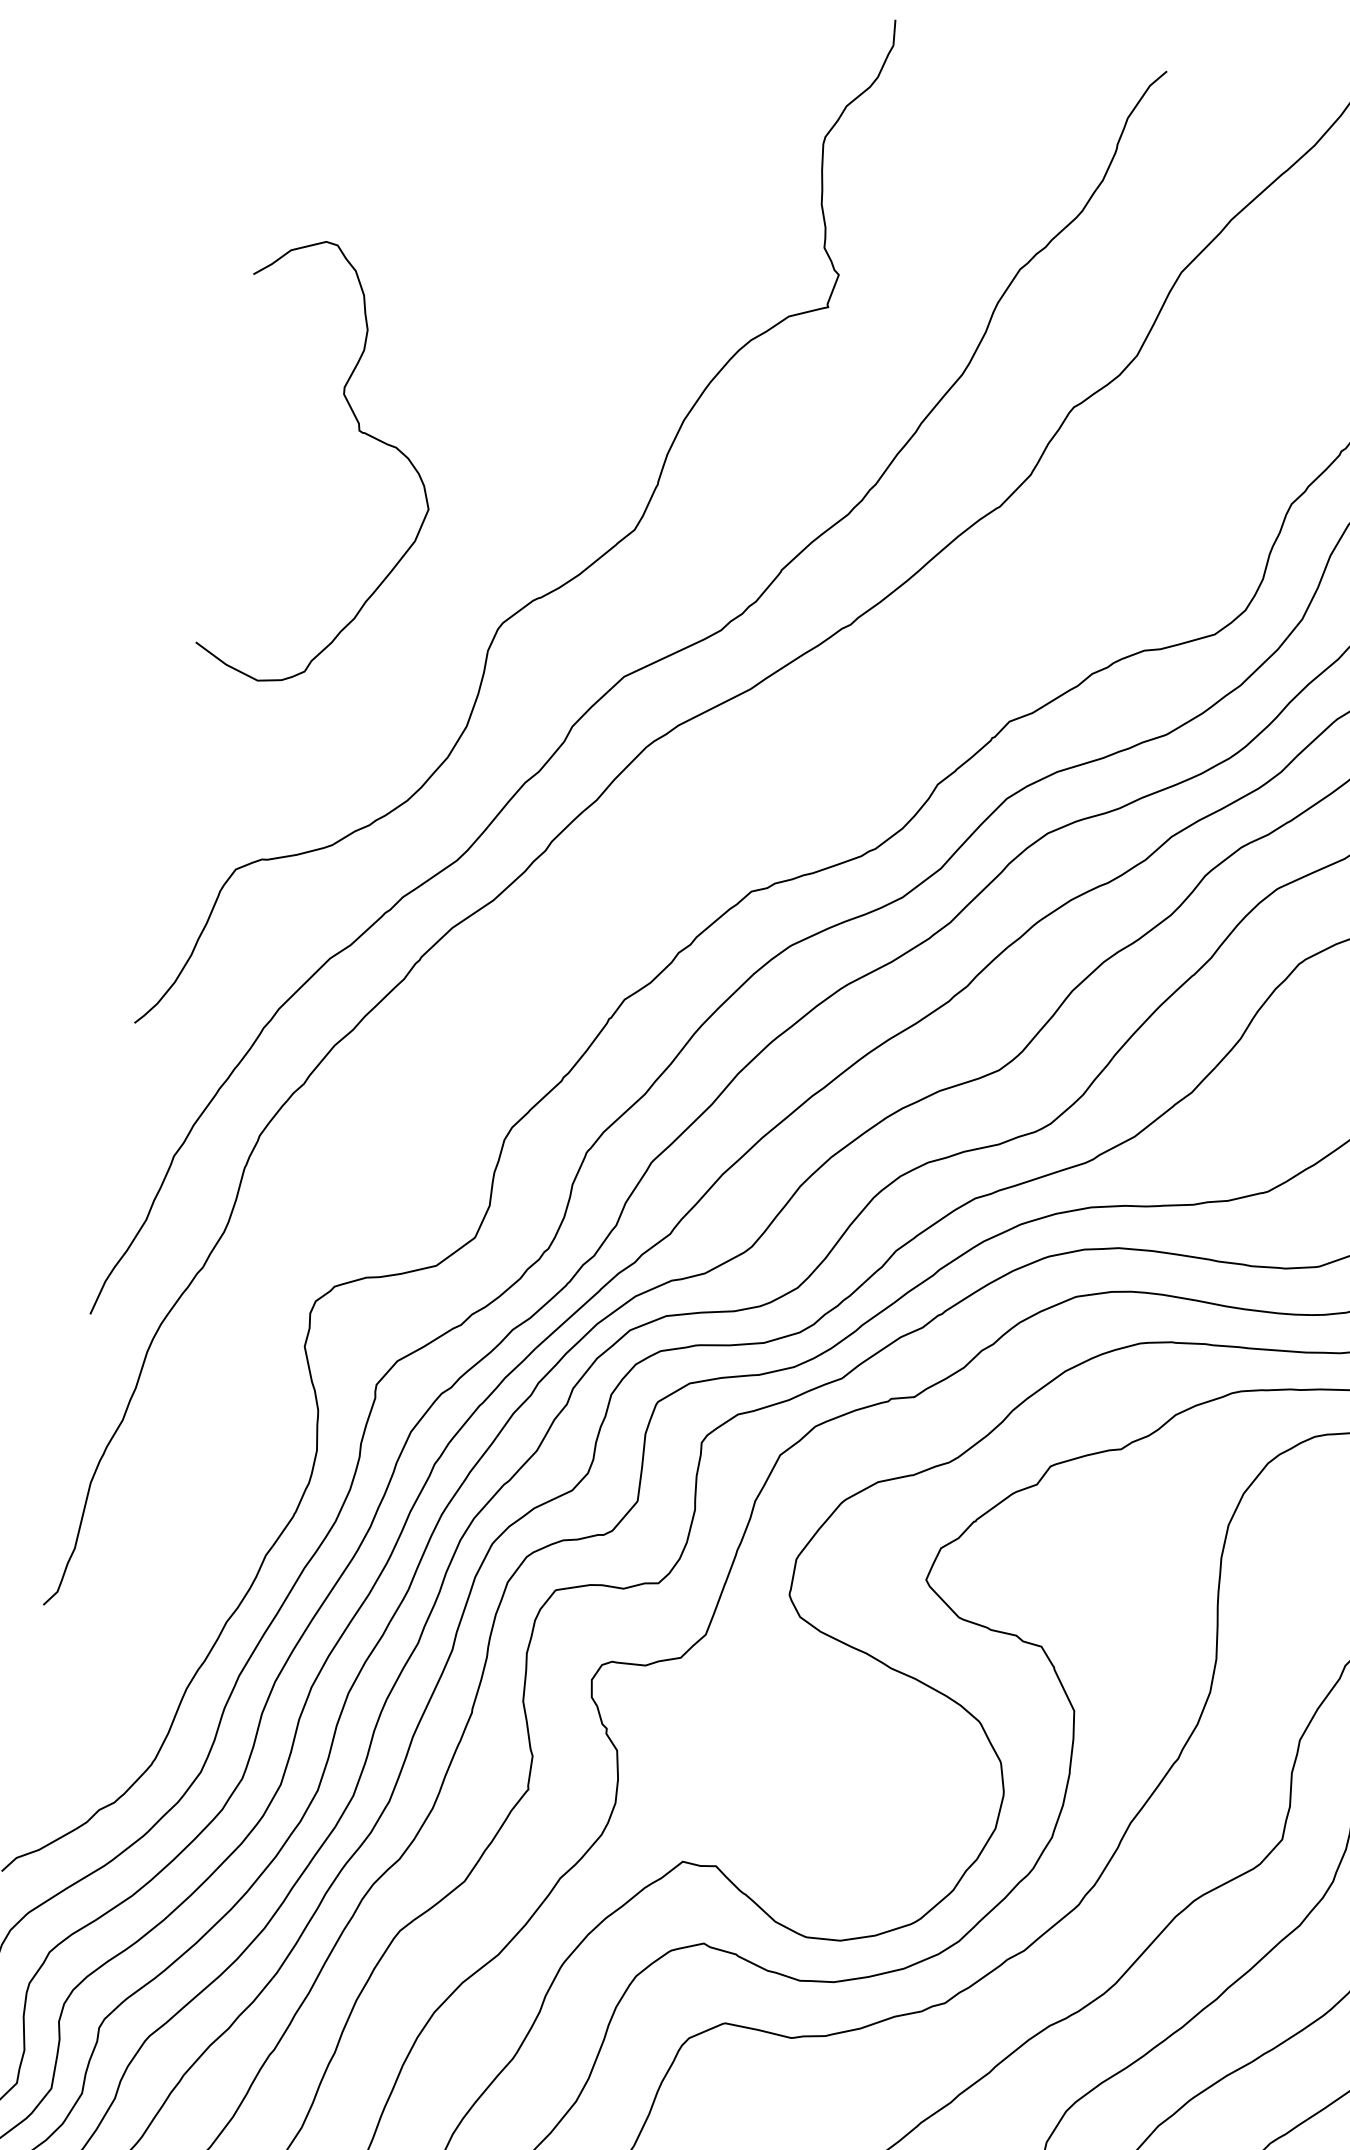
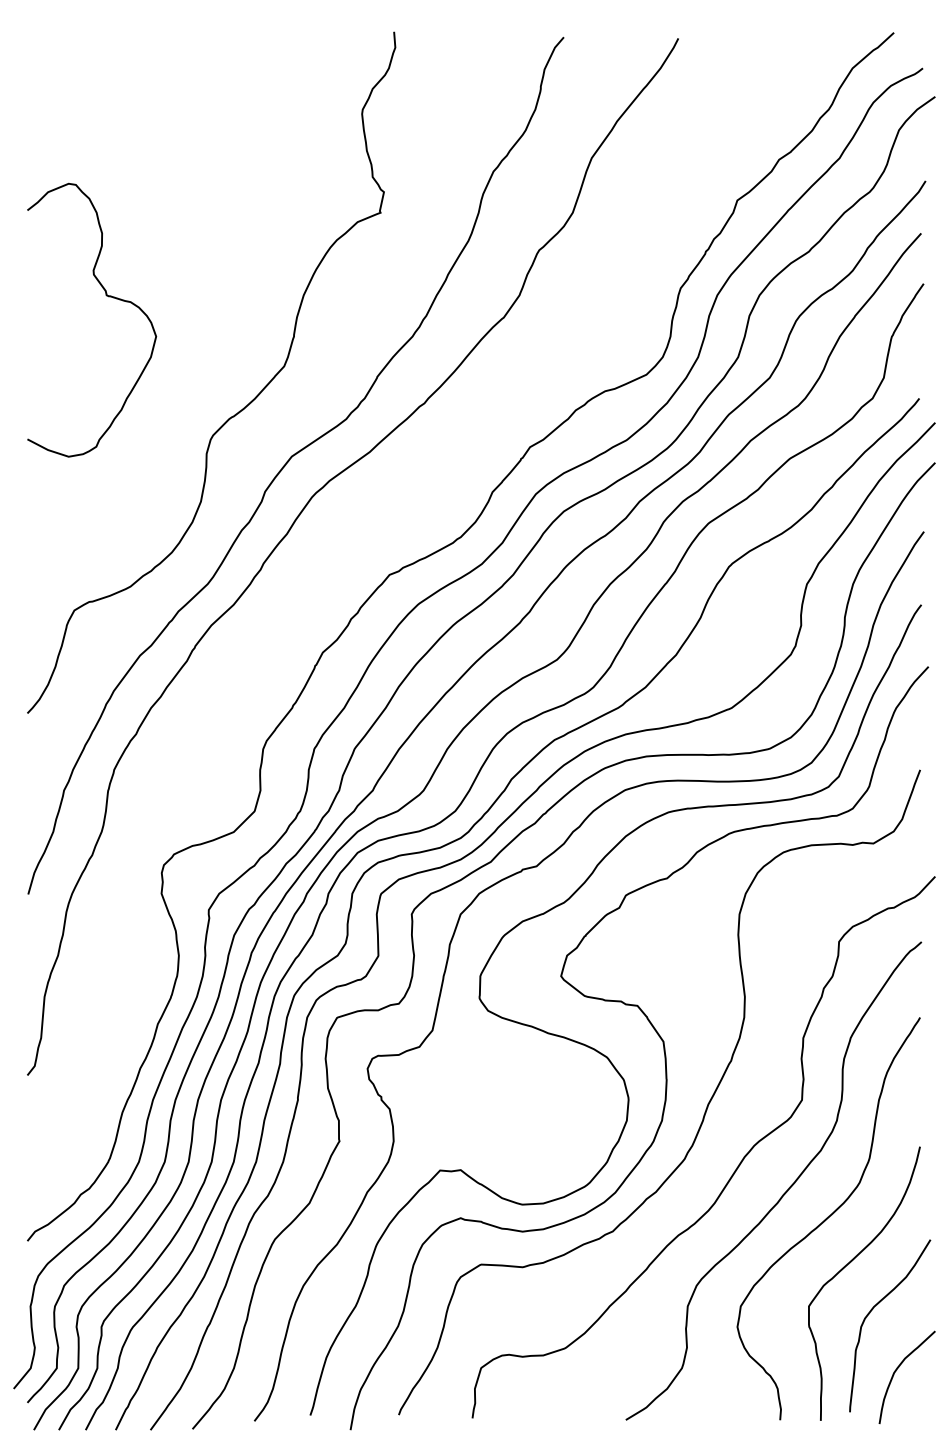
curve: (358, 432) -> (106, 296), moved

